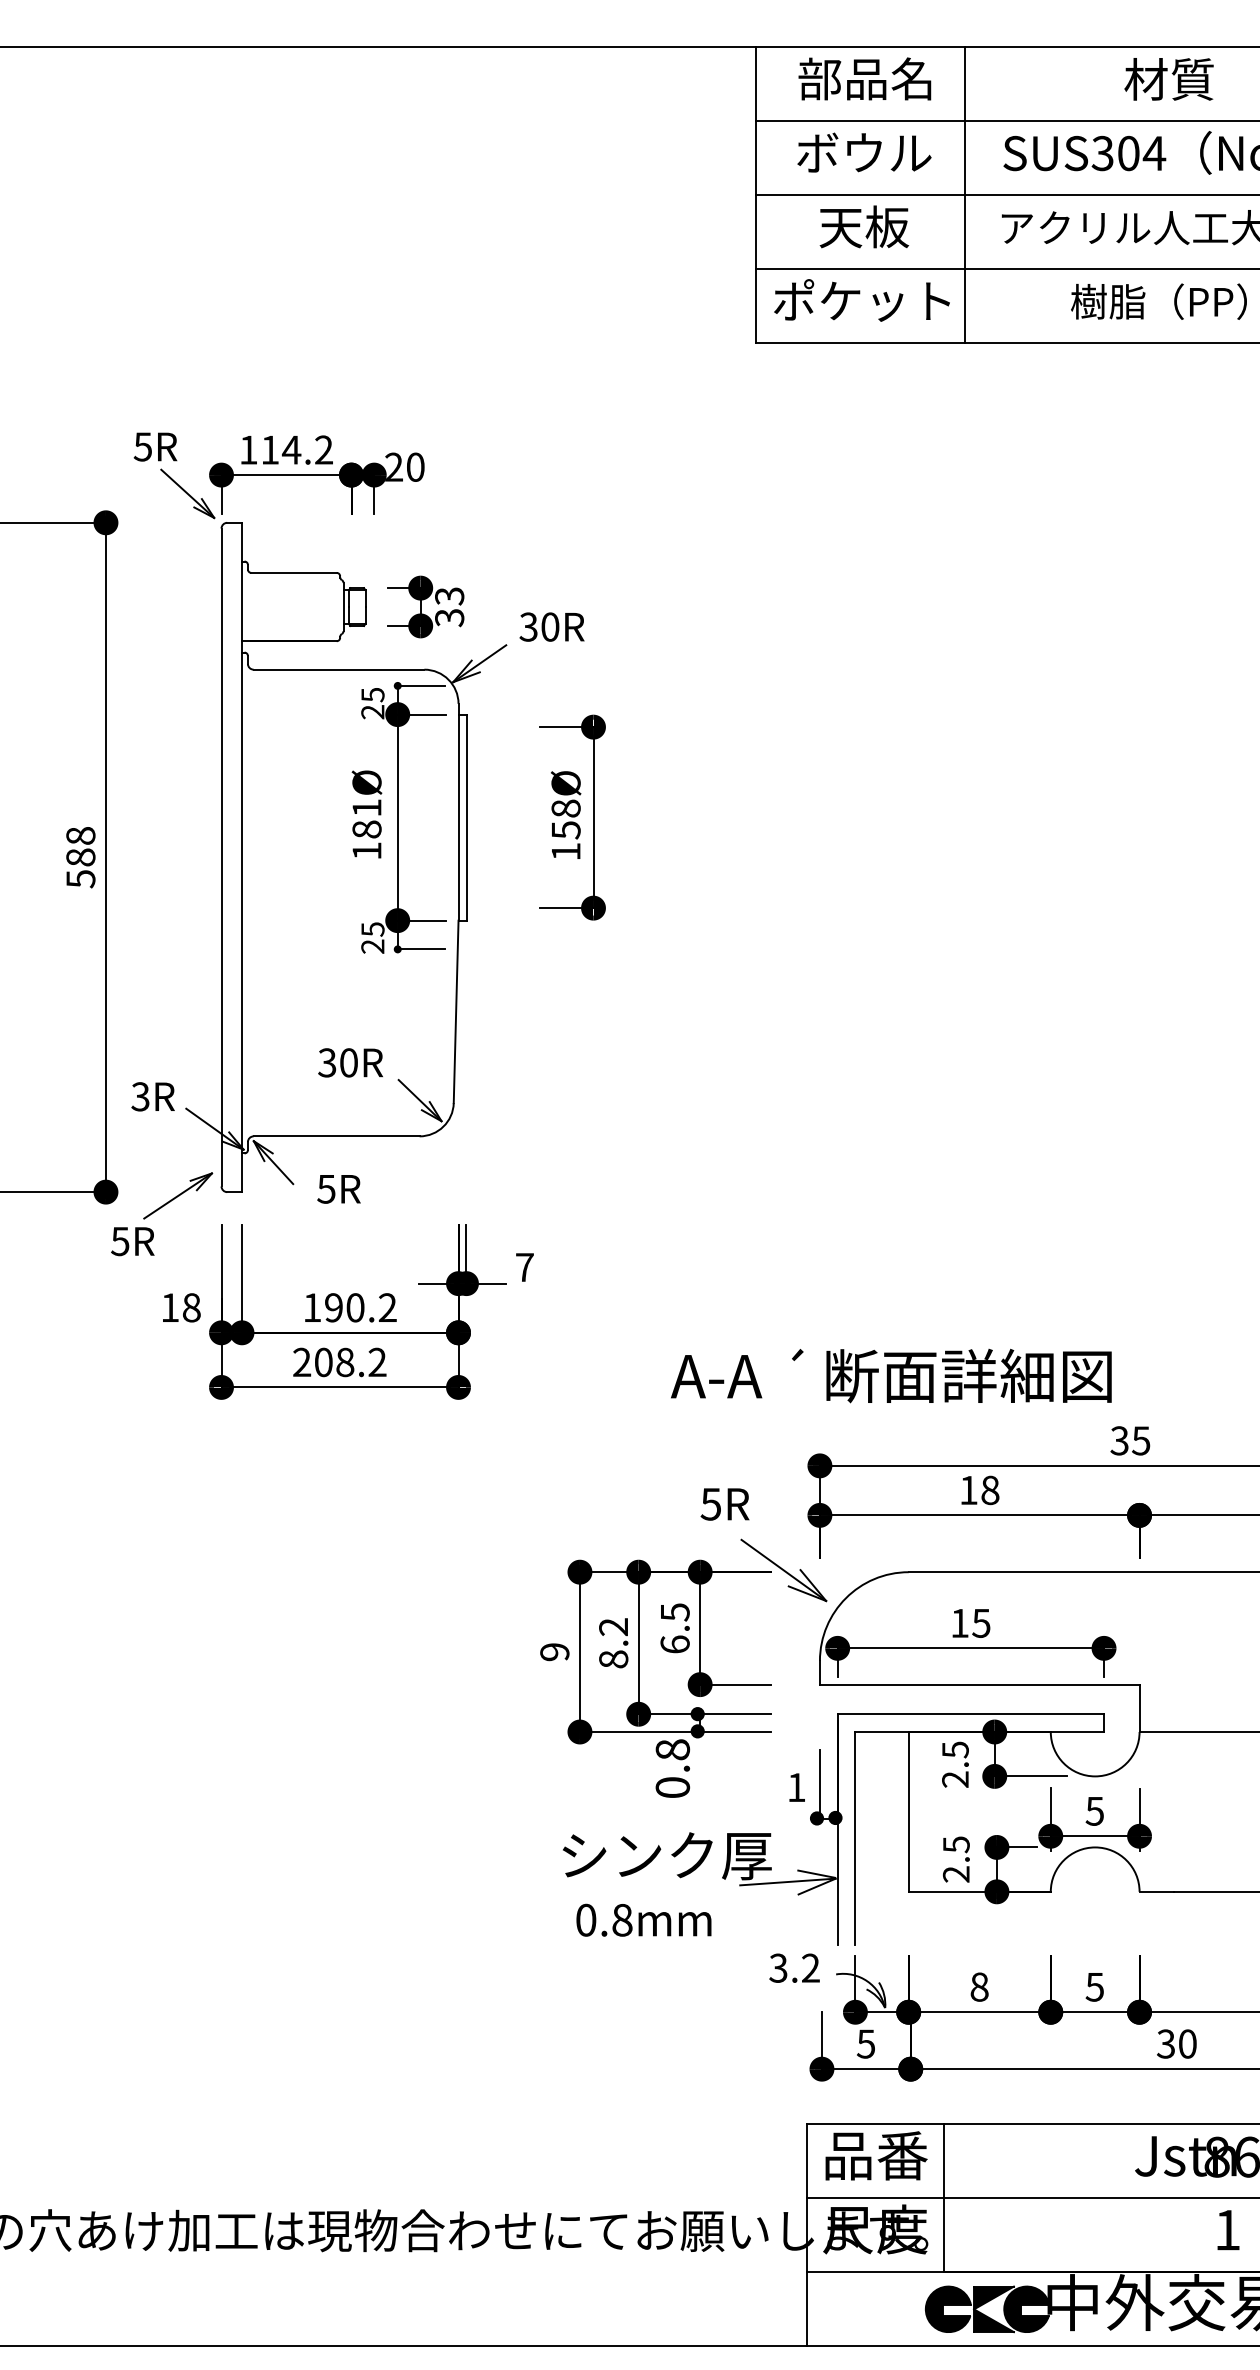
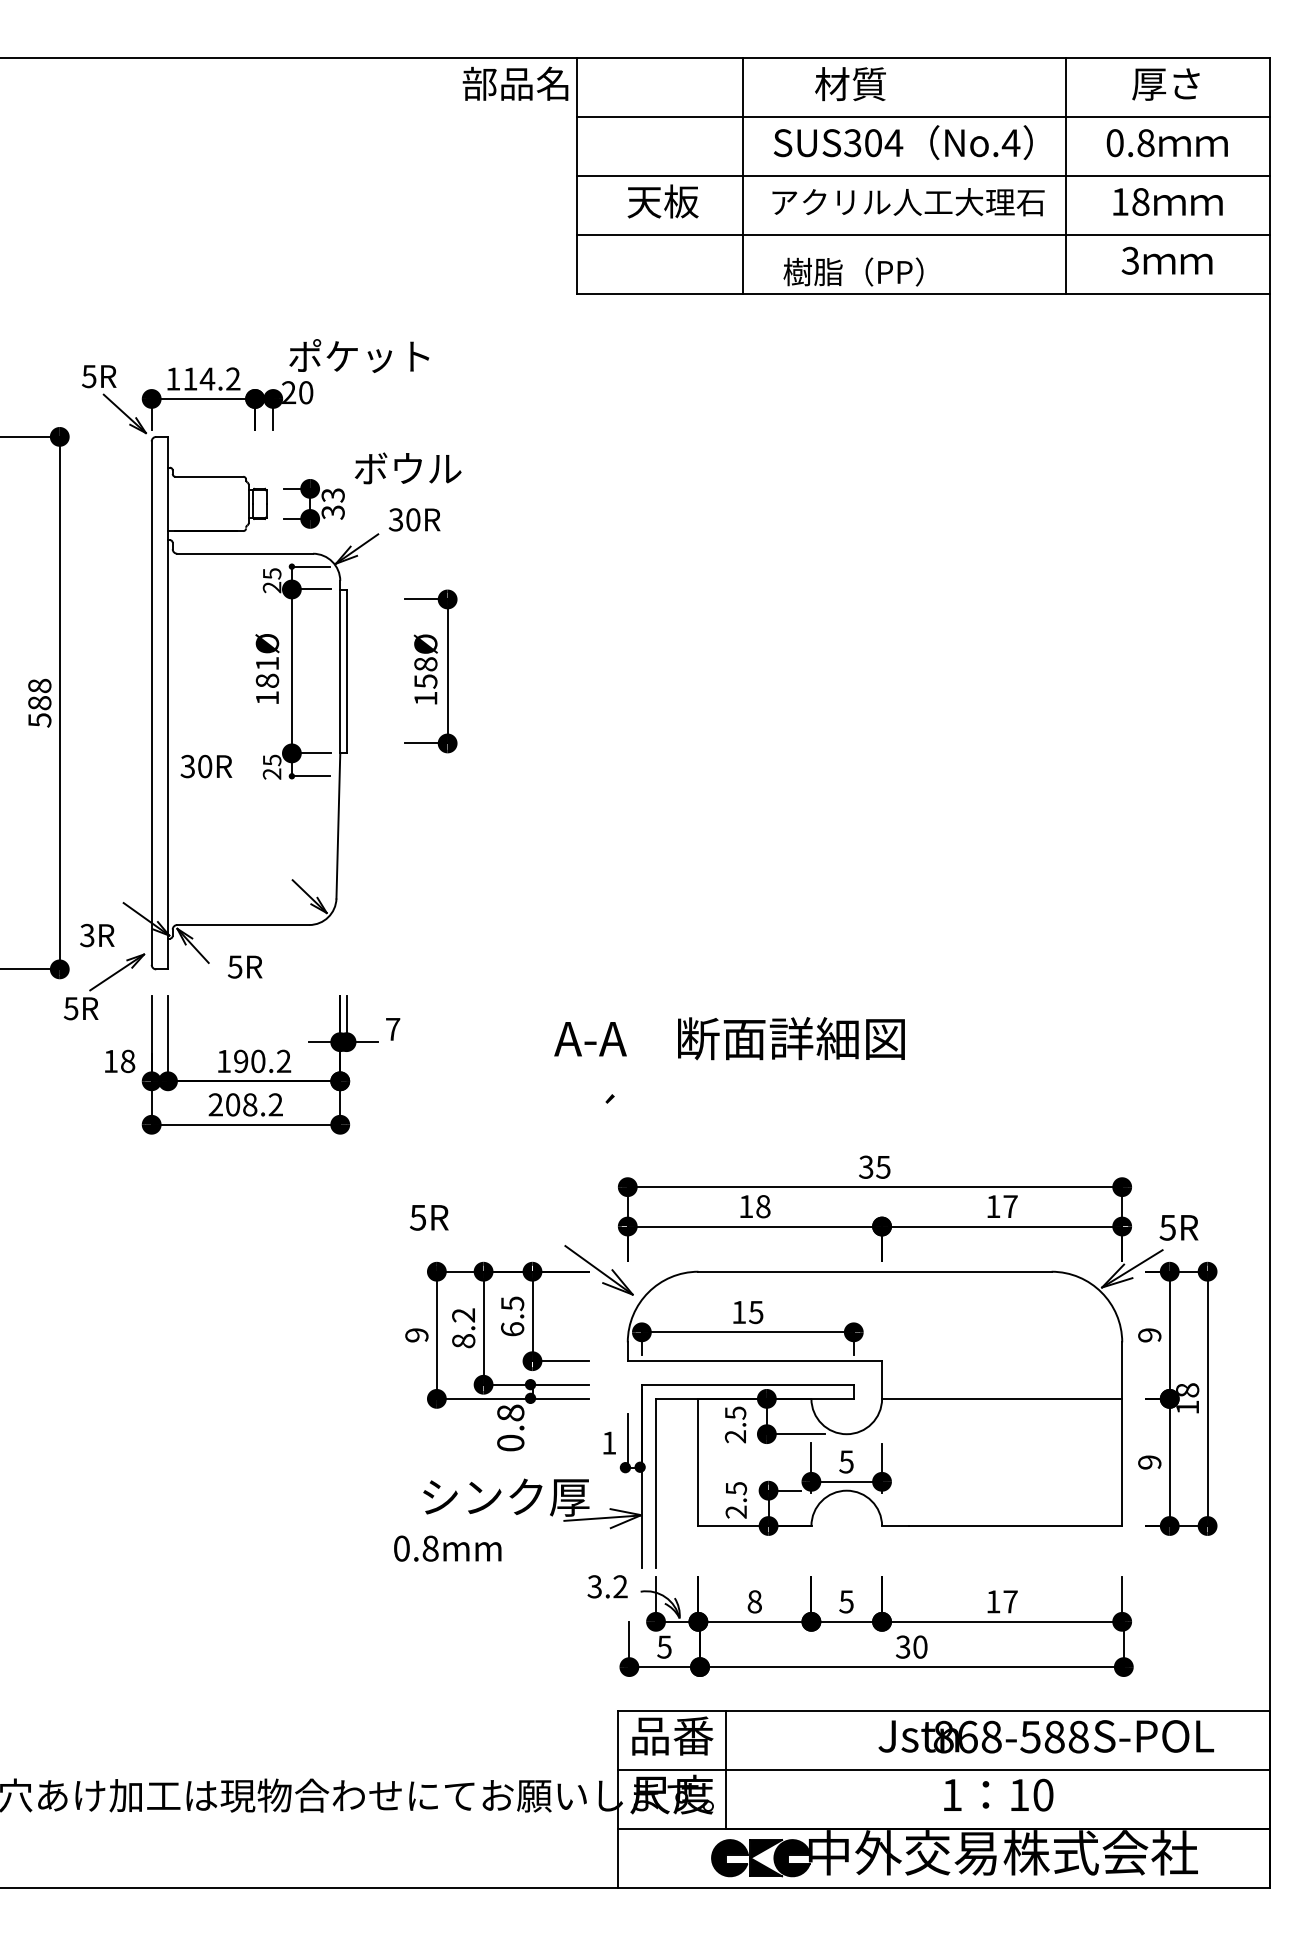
text: (864, 78) -> (515, 83), moved
text: (1169, 79) -> (850, 84), moved
text: (863, 152) -> (407, 468), moved
text: (862, 299) -> (359, 355), moved
text: (1158, 301) -> (853, 271), moved
text: (350, 1062) -> (206, 766), moved
text: (153, 1096) -> (97, 935), moved
text: (891, 1375) -> (729, 1038), moved
text: (725, 1504) -> (429, 1217), moved
text: (643, 1920) -> (447, 1548), moved

